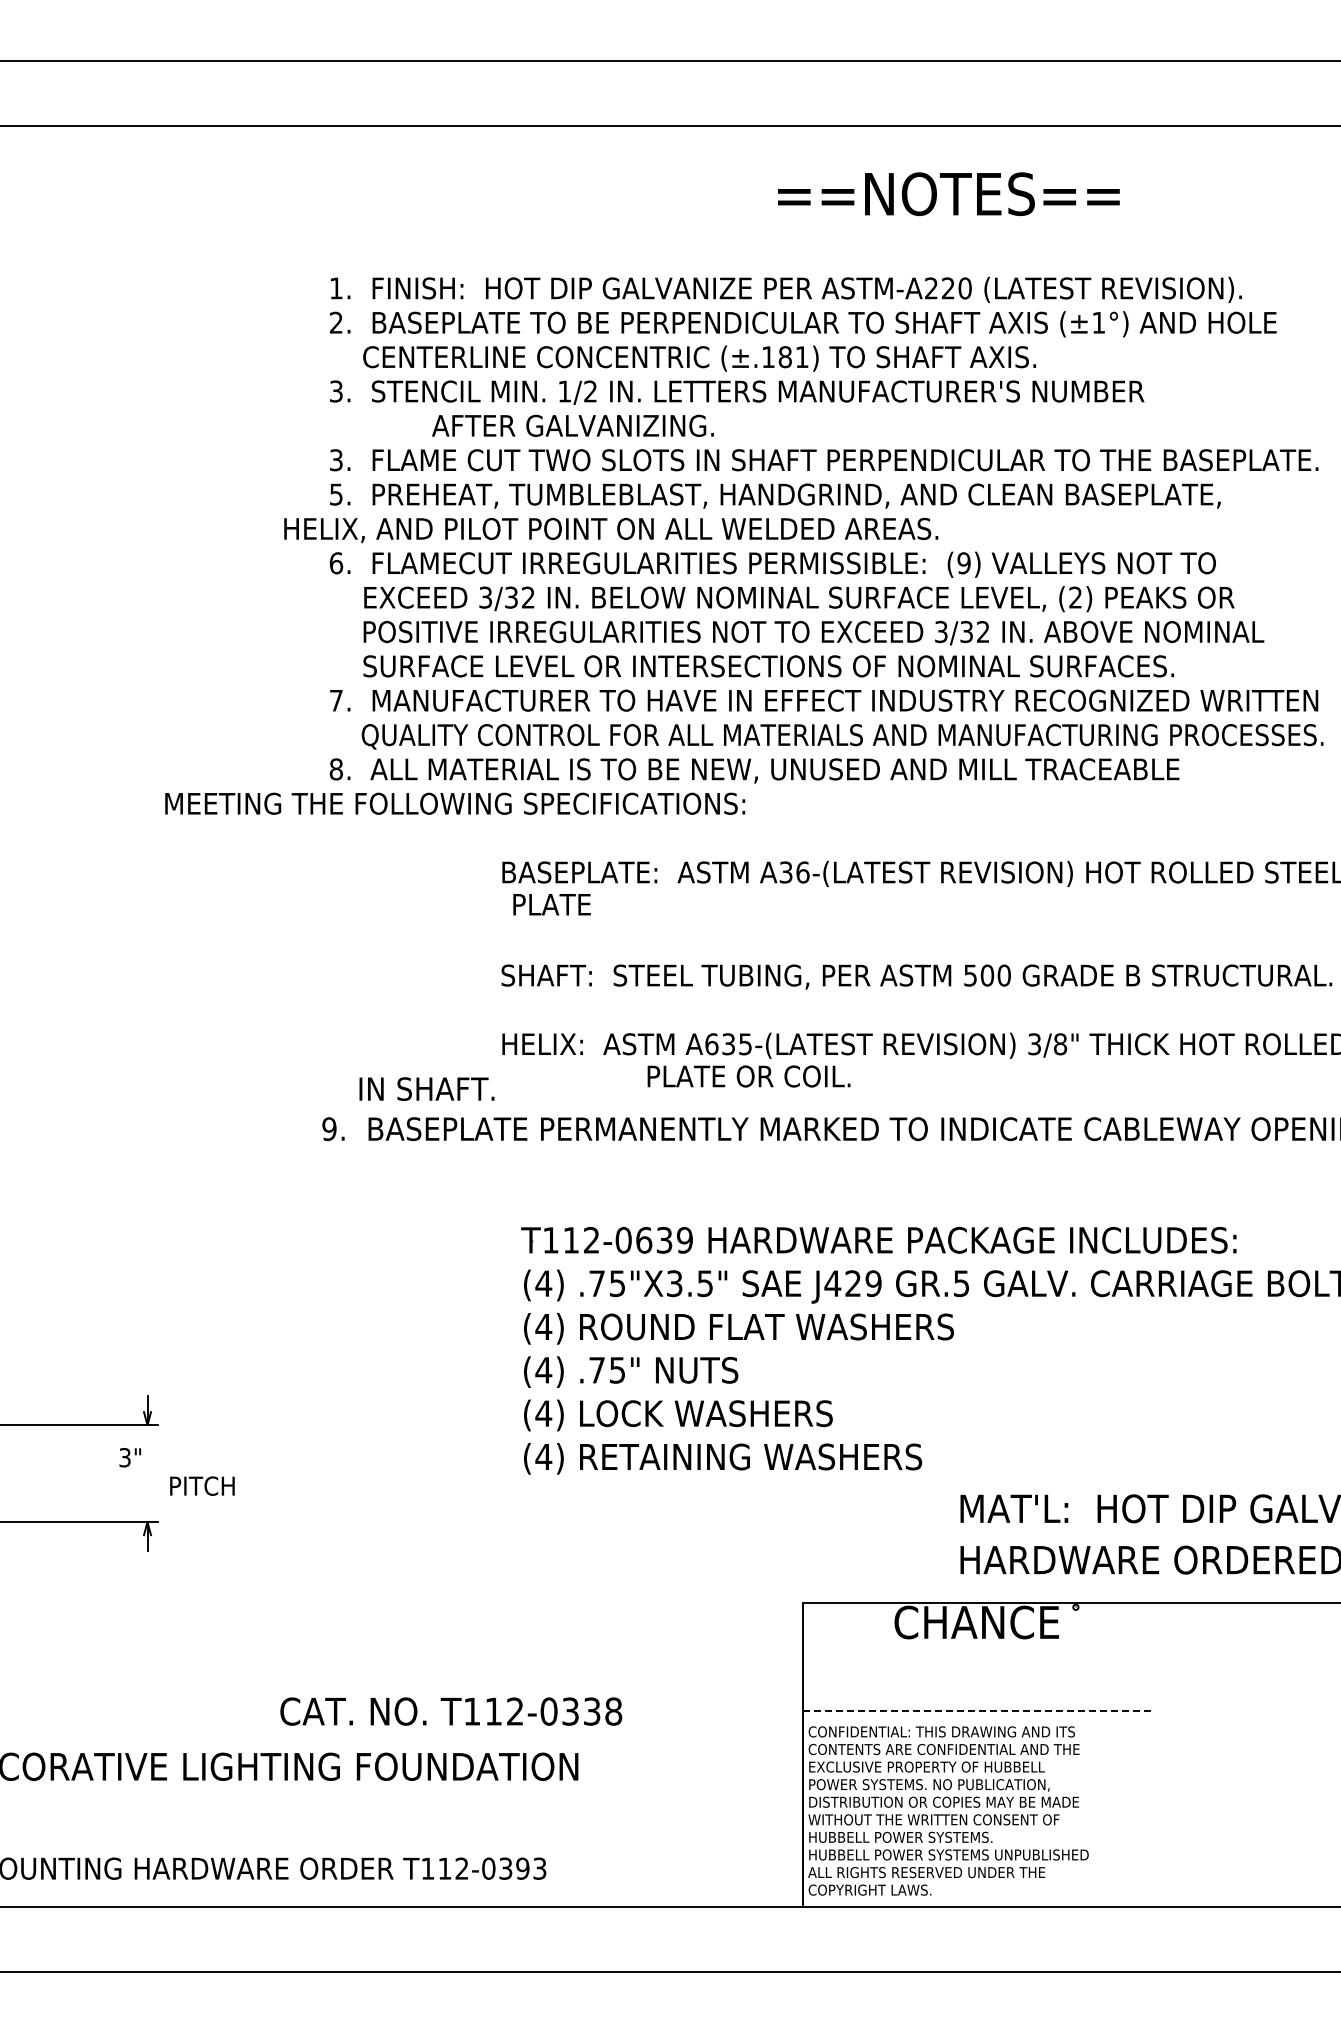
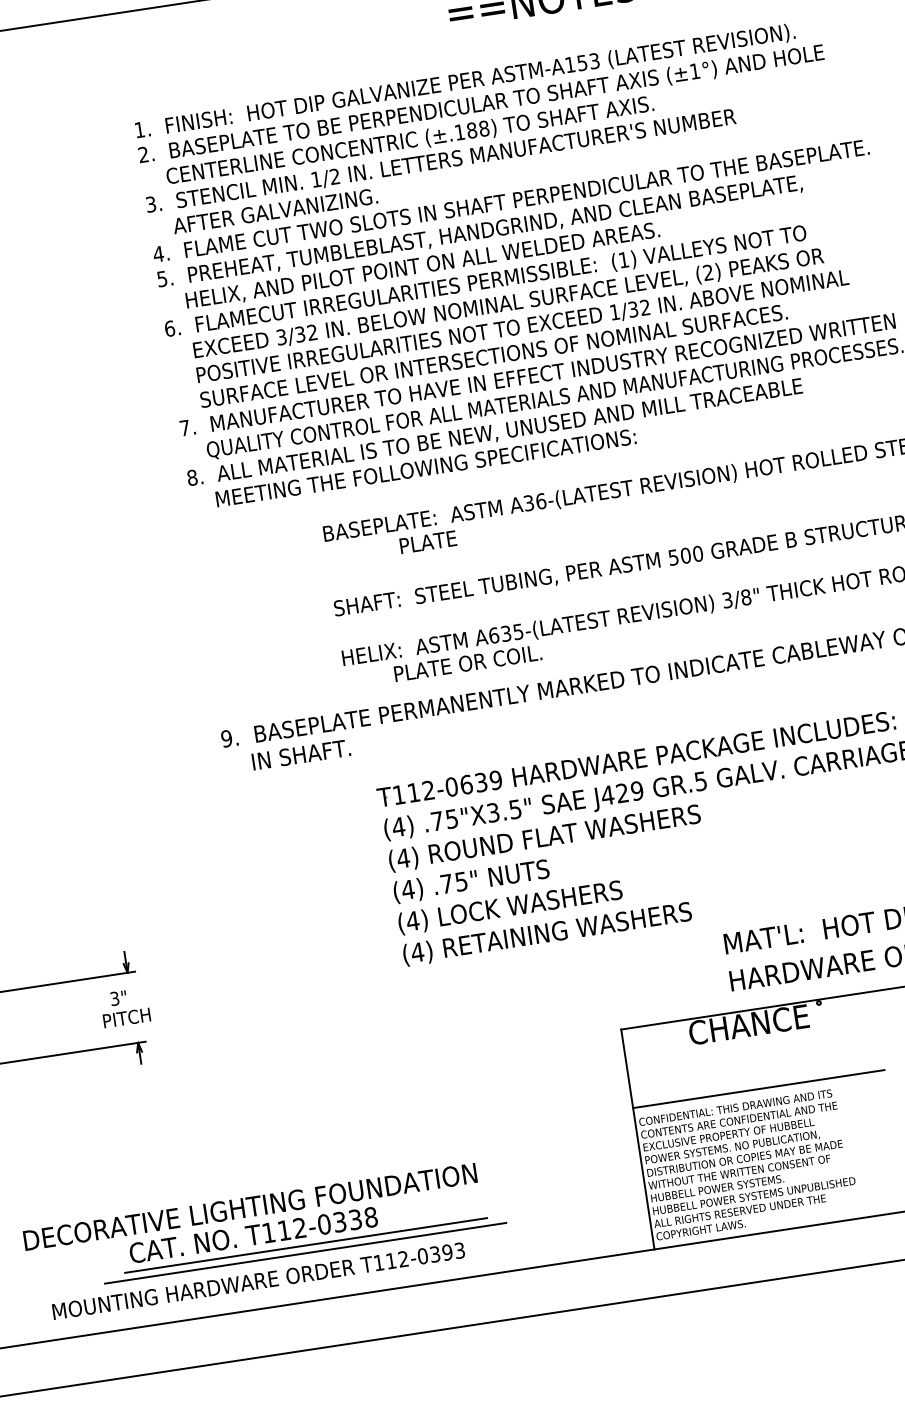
text: (948, 288) -> (582, 63), ASTM-A220 -> ASTM-A153
text: (801, 357) -> (483, 129), (±.181) -> (±.188)
text: (572, 425) -> (274, 210), moved
text: (336, 460) -> (158, 254), 3. -> 4.
text: (611, 529) -> (423, 265), moved
text: (963, 563) -> (623, 260), (9) -> (1)
text: (941, 631) -> (615, 311), 3/32 -> 1/32
text: (455, 803) -> (426, 467), moved
text: (551, 904) -> (427, 542), moved
text: (748, 1076) -> (467, 663), moved
text: (426, 1088) -> (300, 754), moved
text: (202, 1485) -> (126, 1017), moved
text: (451, 1711) -> (253, 1235), moved
line: (976, 1711) -> (758, 1089), dashed -> solid
line: (332, 1830) -> (305, 1245), added
line: (330, 1840) -> (305, 1253), added

